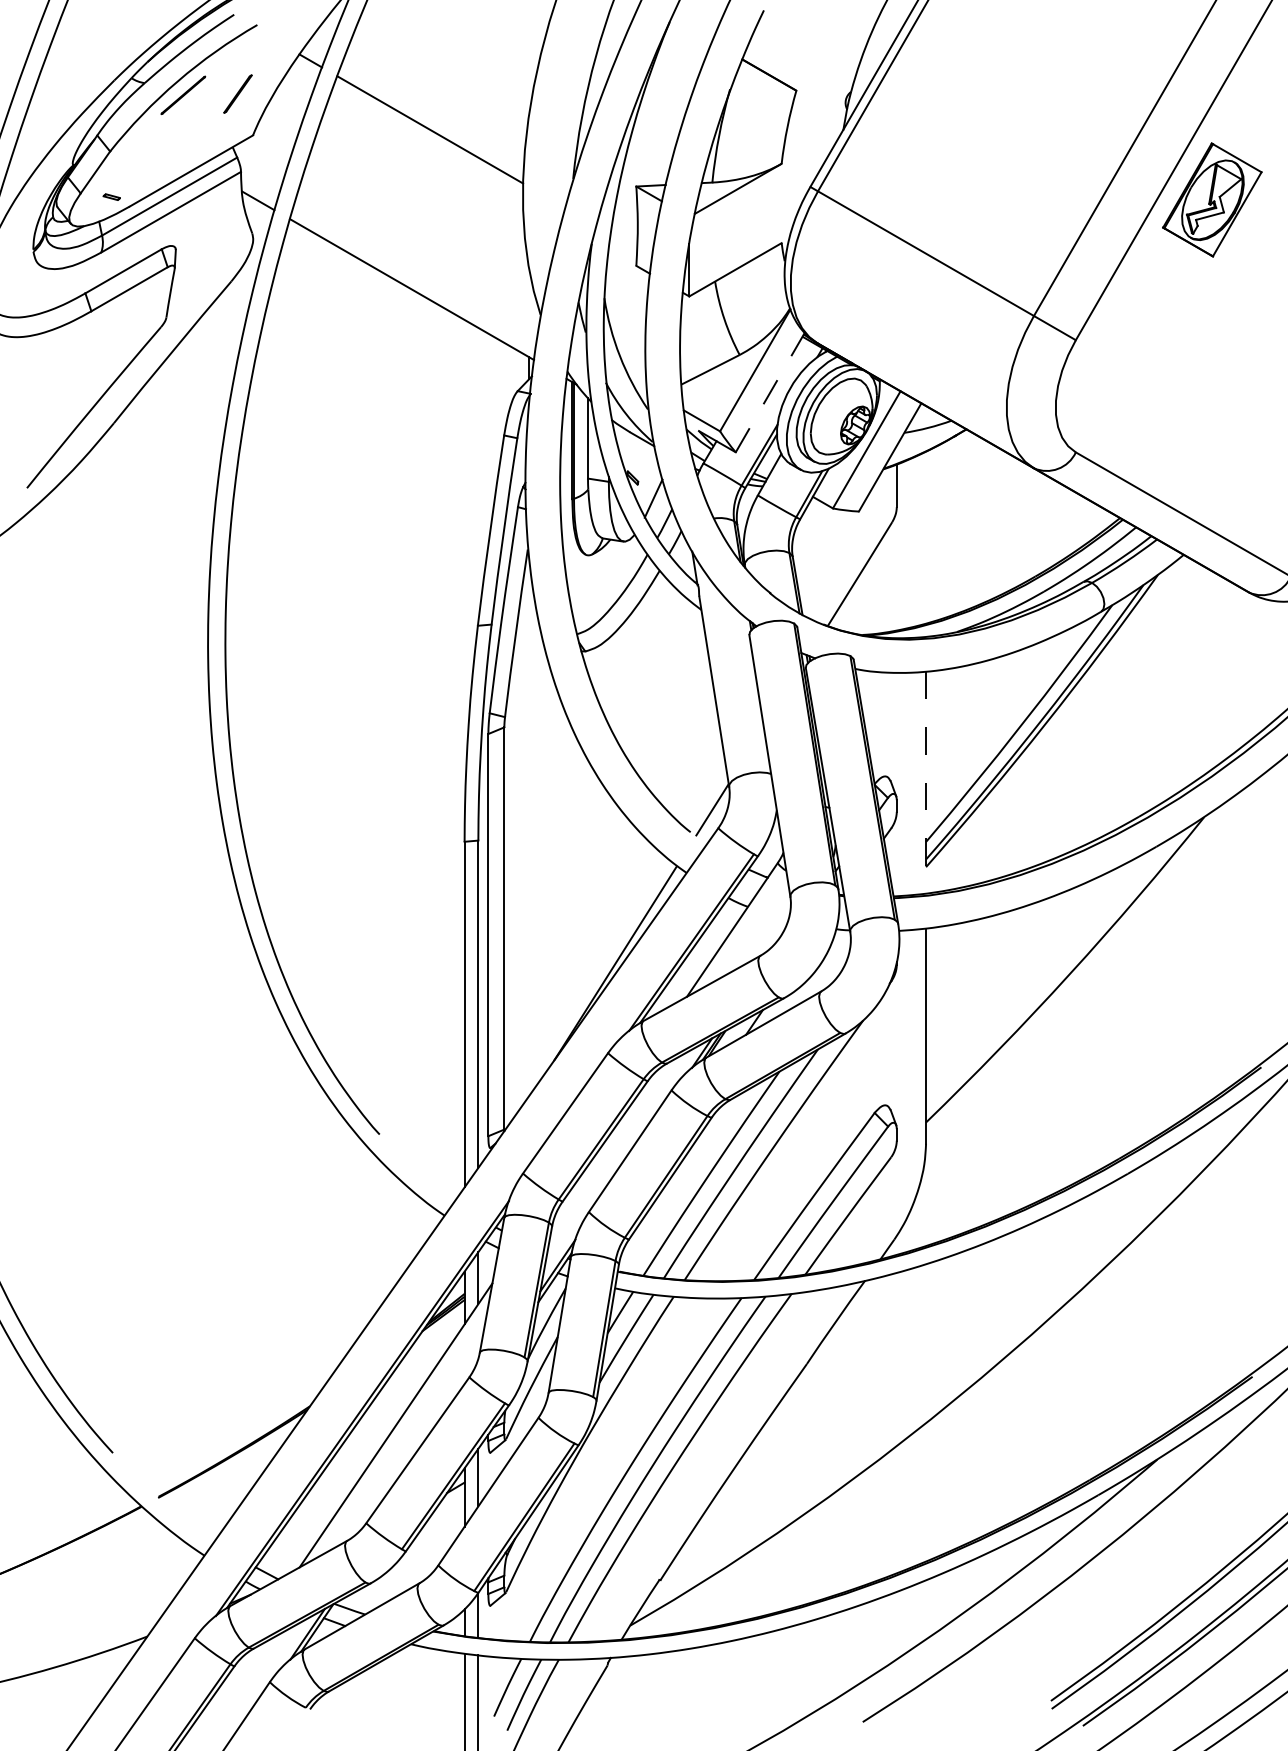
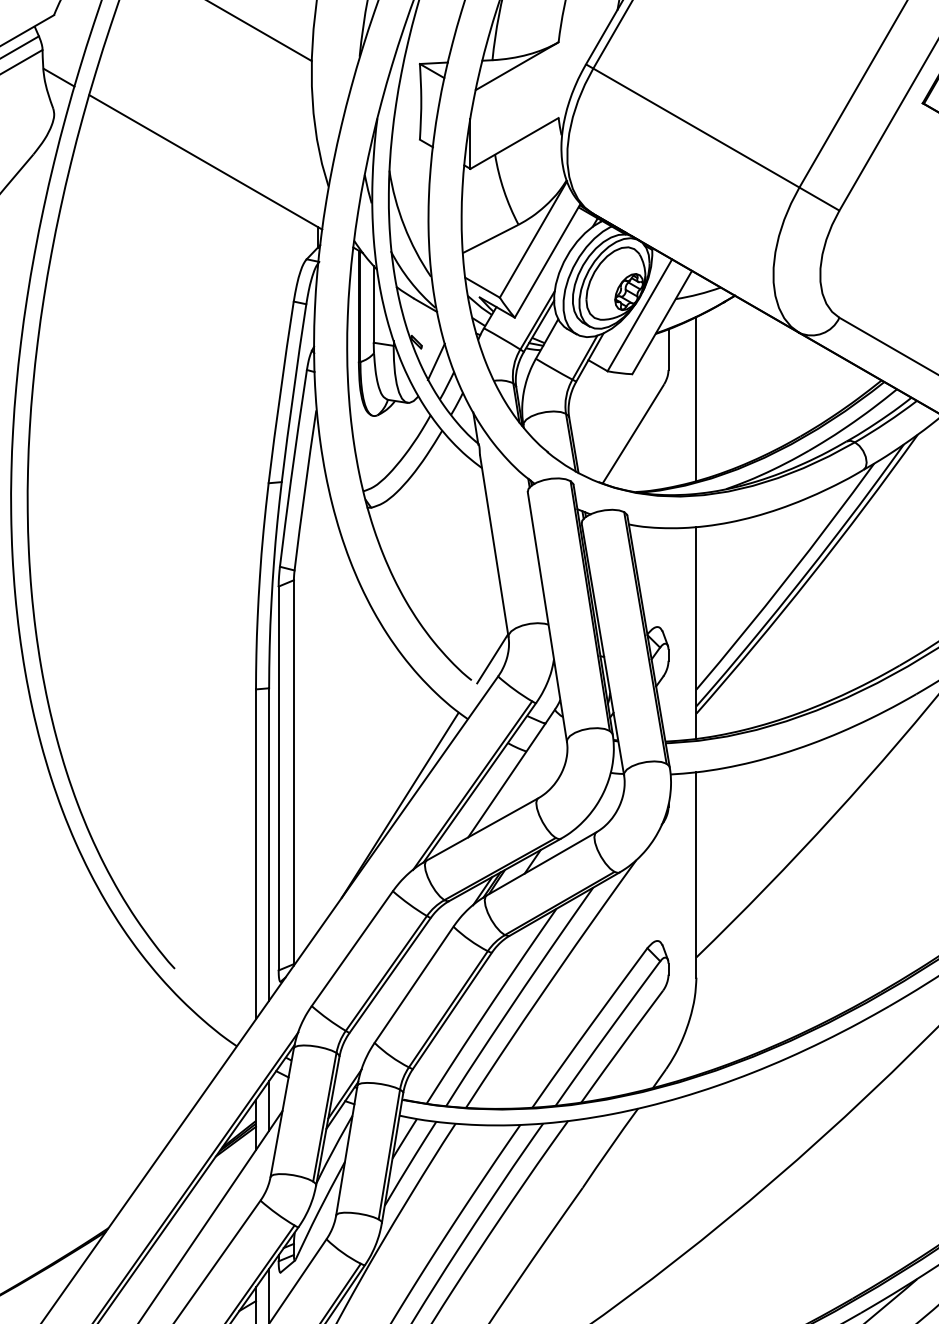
line: (770, 392) -> (547, 260), dashed -> solid
line: (926, 537) -> (696, 398), added
line: (926, 782) -> (696, 632), dashed -> solid

